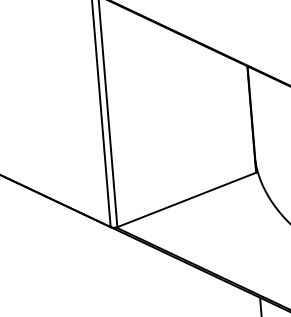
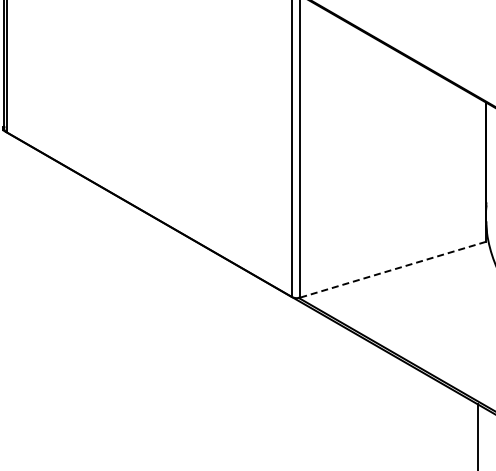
line: (186, 199) -> (393, 269), solid -> dashed

